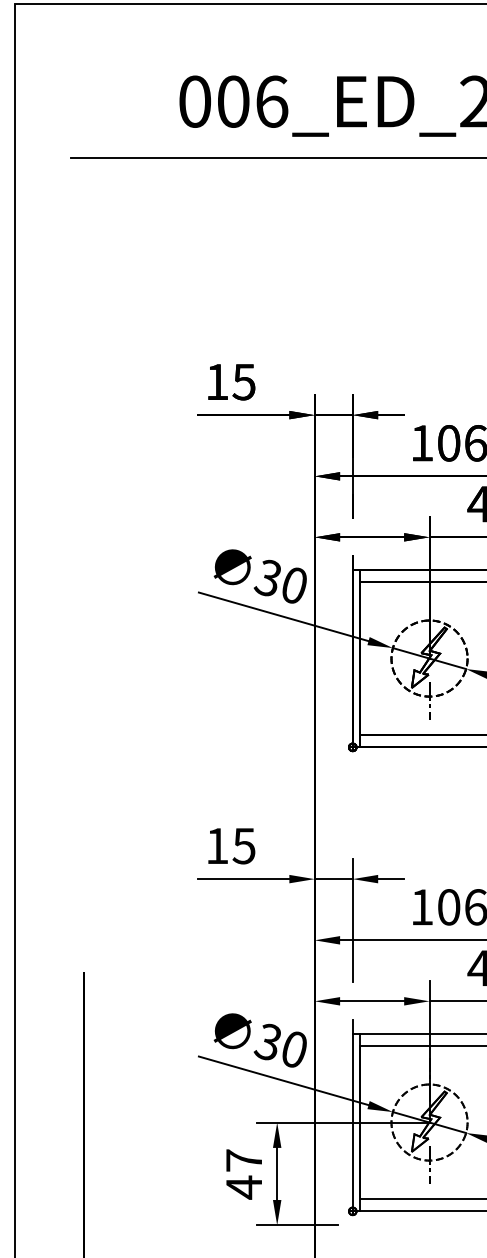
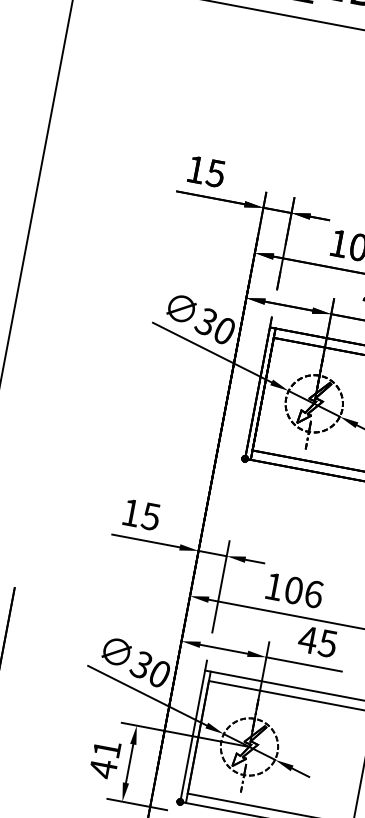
text: (243, 1160) -> (106, 749), 47 -> 41

